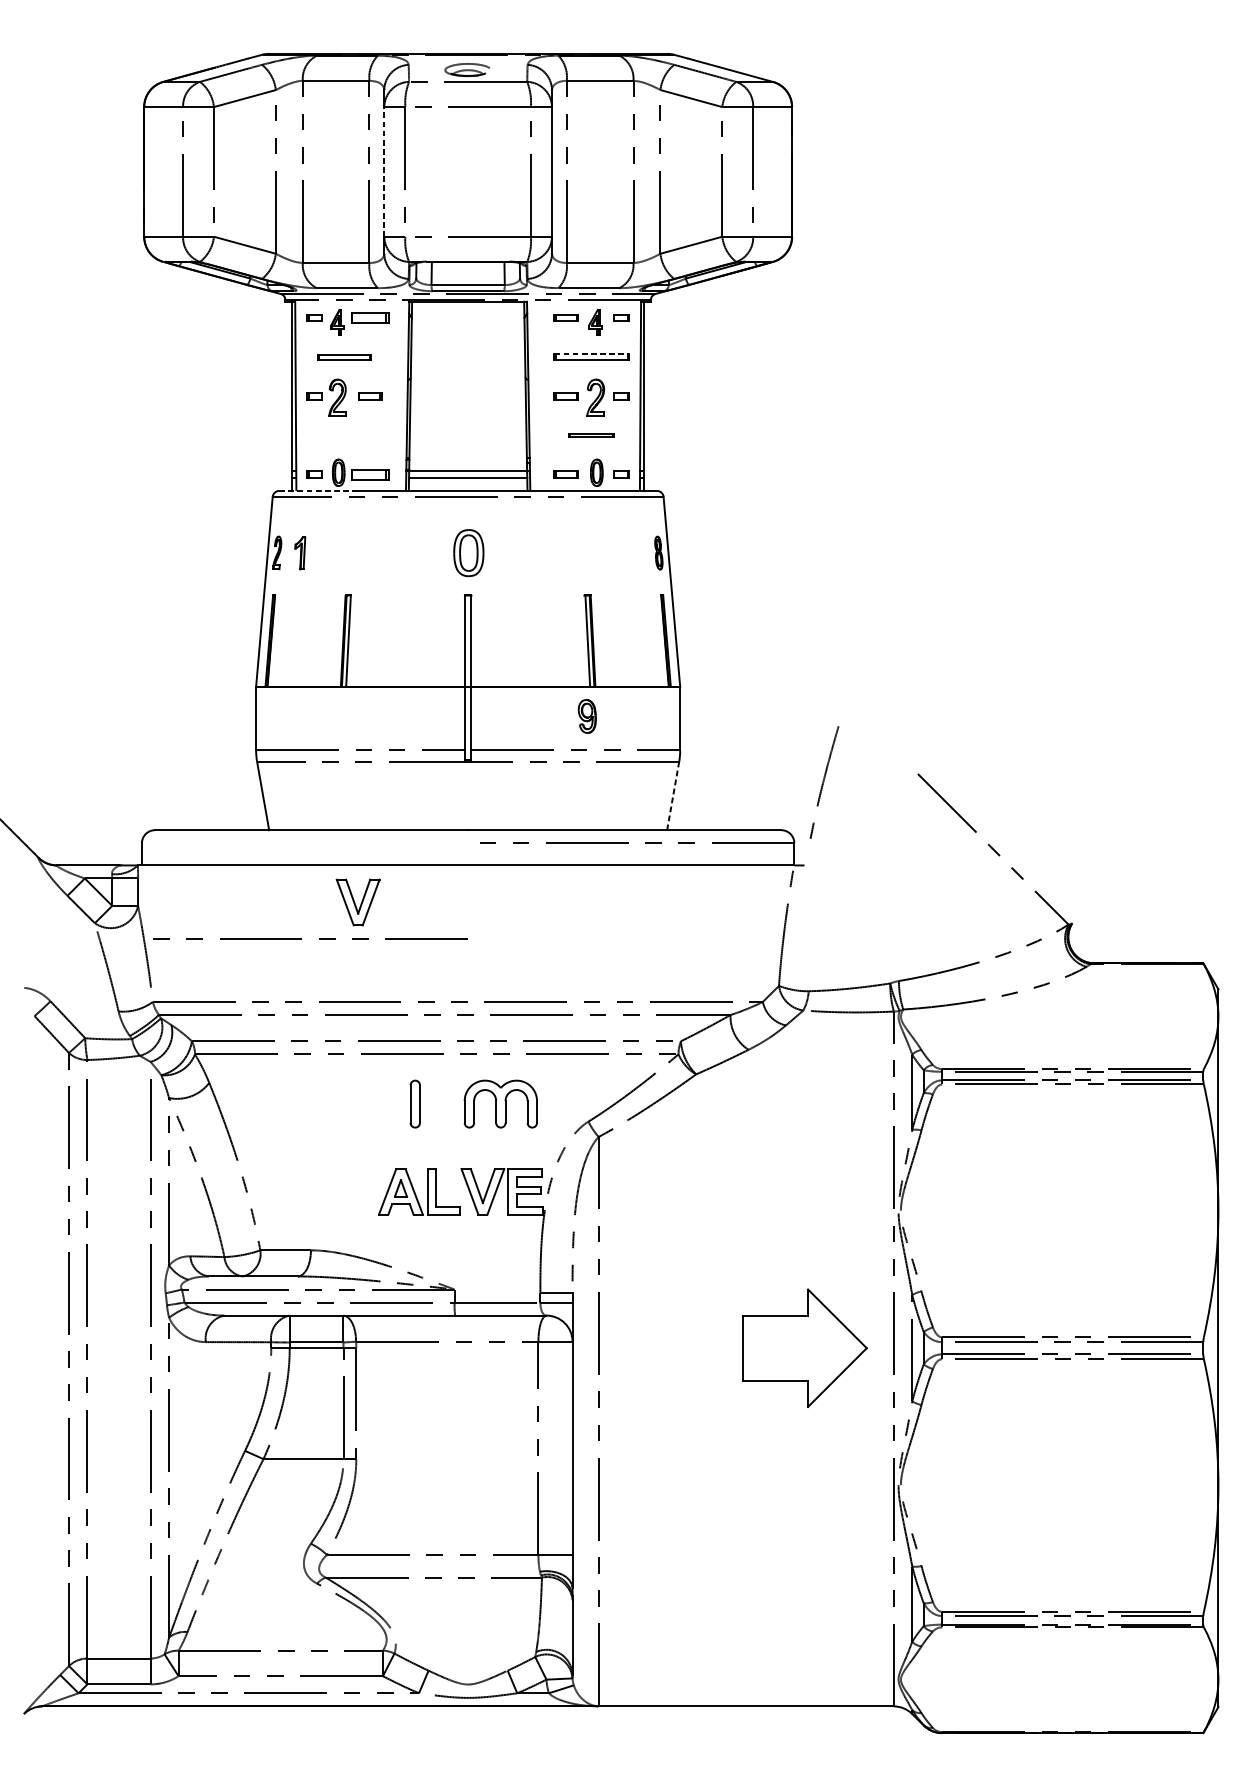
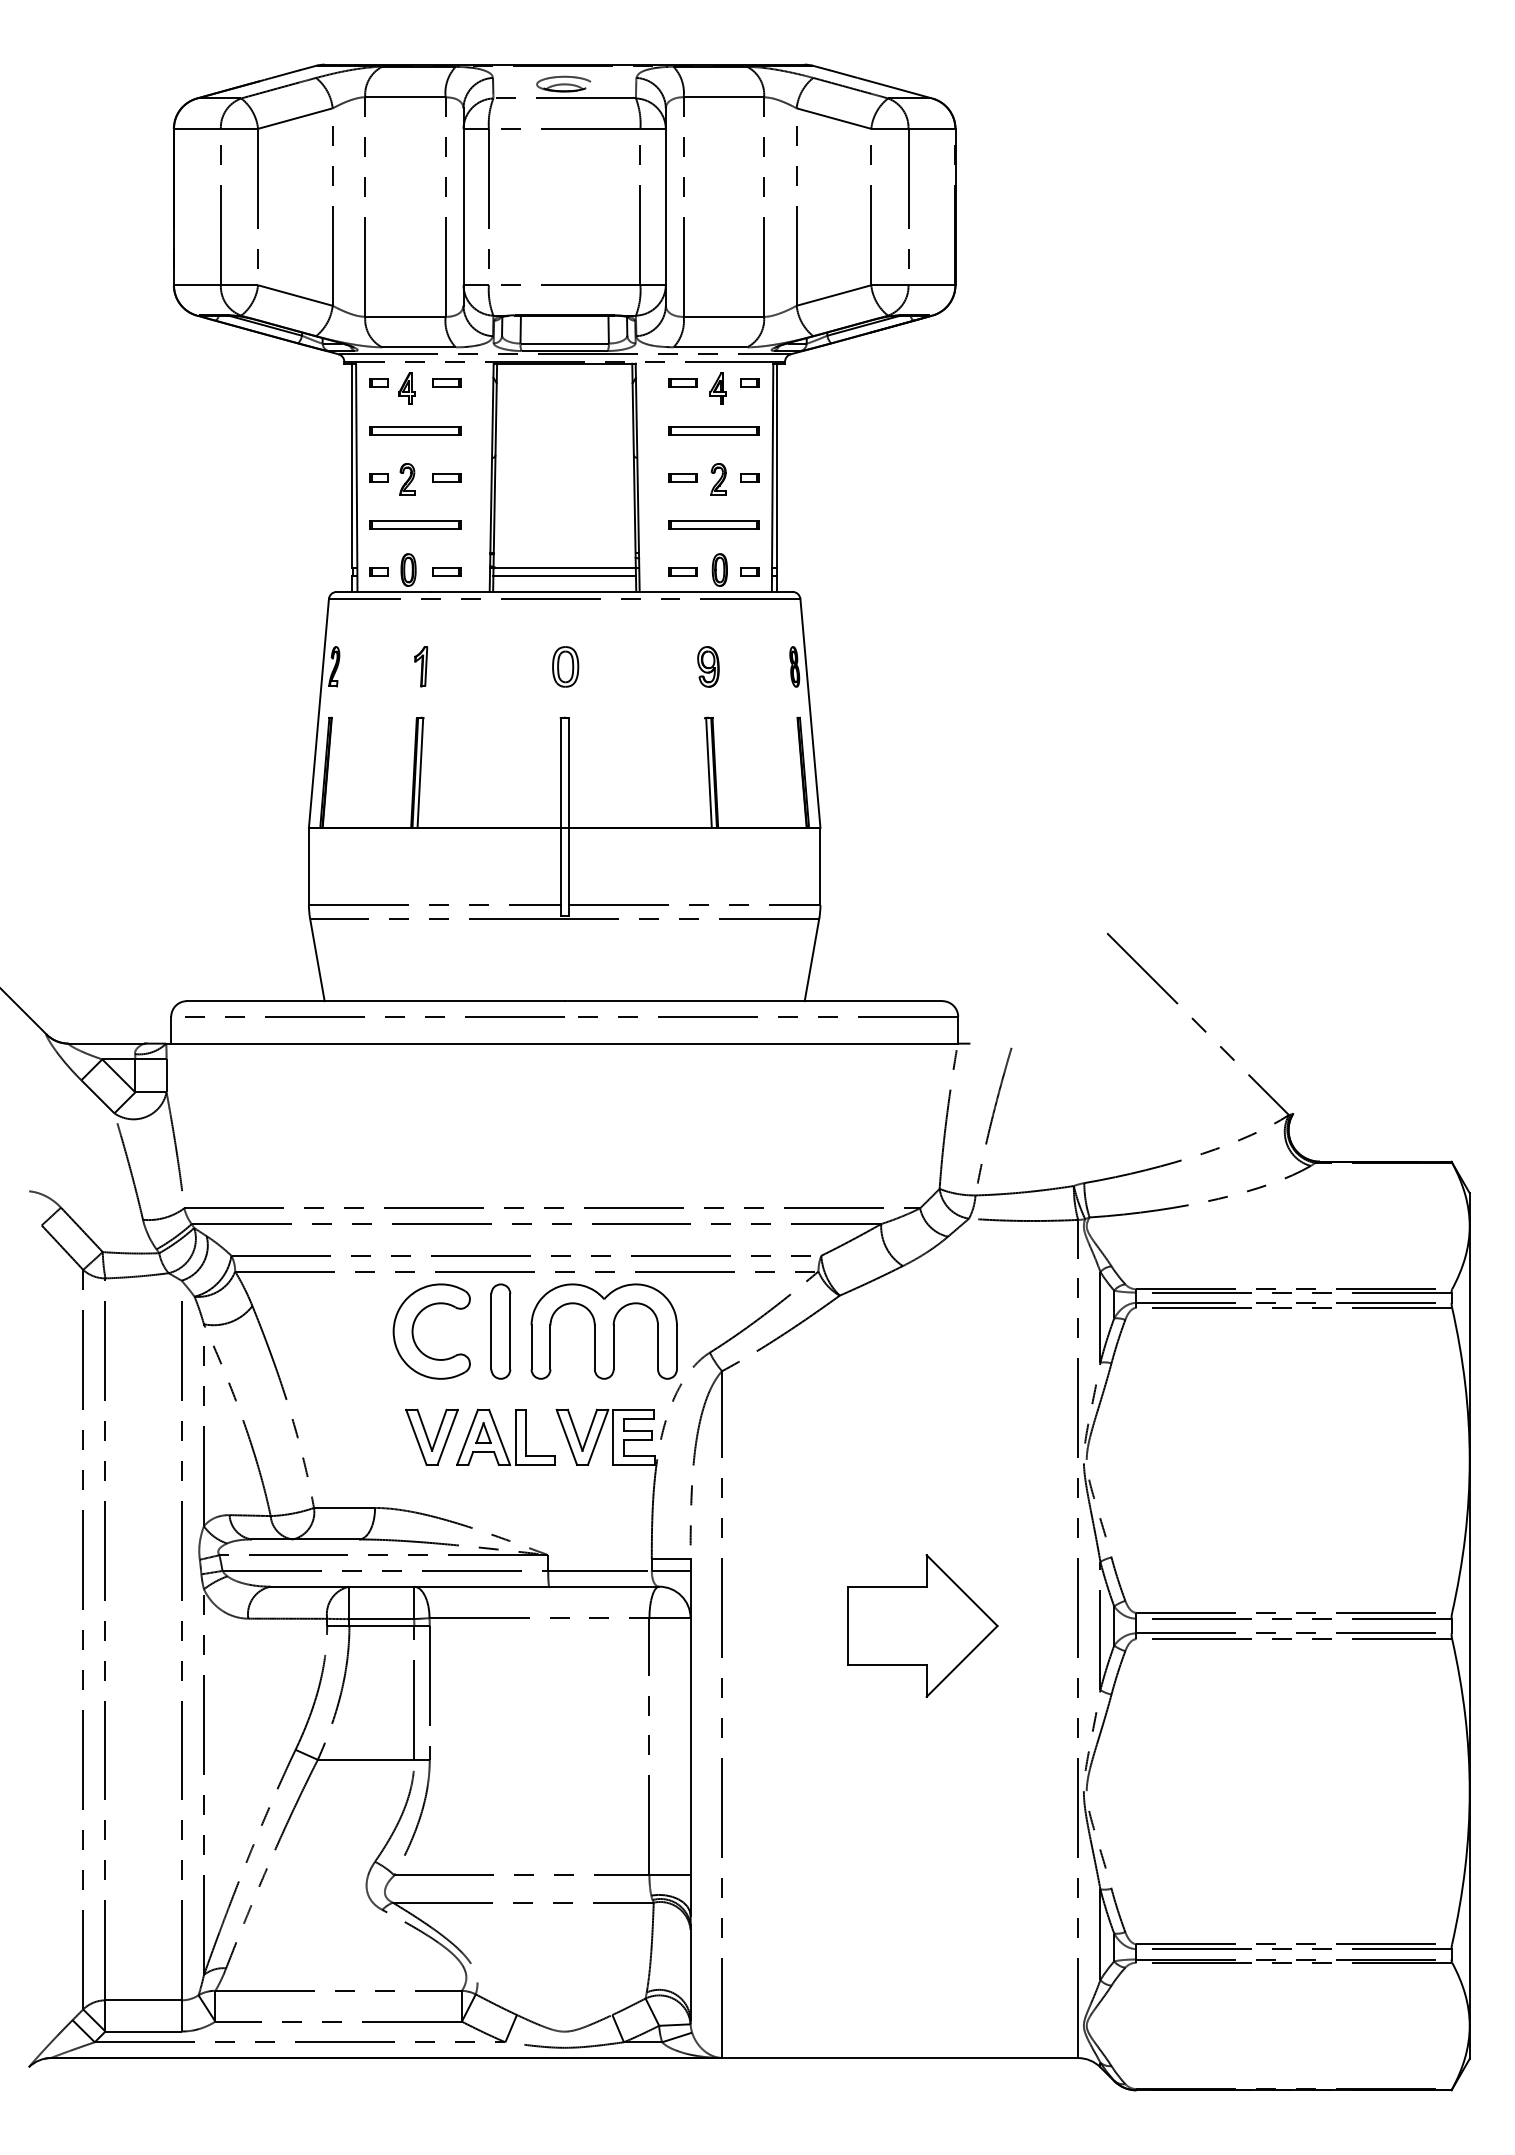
line: (384, 171) -> (463, 206), dashed -> solid
part: (370, 317) -> (446, 382), size x0.62
line: (592, 353) -> (714, 426), dashed -> solid
part: (344, 357) -> (415, 430), size x1.43
part: (337, 397) -> (407, 479), size x0.71
part: (595, 397) -> (718, 479), size x0.71
part: (344, 435) -> (415, 524), added
part: (591, 435) -> (713, 524), size x1.67
part: (370, 474) -> (446, 571), size x0.62
line: (317, 490) -> (383, 591), dashed -> solid
part: (300, 552) -> (421, 666), moved
part: (468, 552) -> (565, 666), size x0.71
part: (587, 716) -> (708, 666), moved
curve: (824, 781) -> (994, 1114), moved
line: (672, 795) -> (811, 959), dashed -> solid
part: (357, 901) -> (431, 1436), moved
line: (302, 939) -> (364, 1016), moved
part: (342, 1104) -> (413, 1331), added
part: (414, 1104) -> (500, 1331), size x1.67
part: (500, 1104) -> (603, 1331), size x1.67
part: (804, 1347) -> (922, 1625), moved

